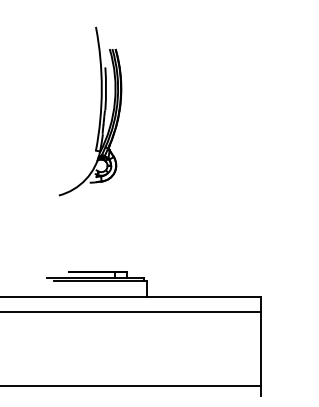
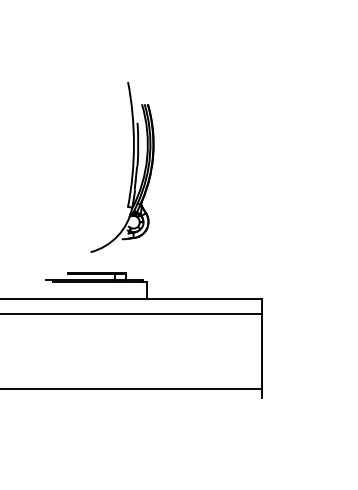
part: (99, 115) -> (131, 171), moved

